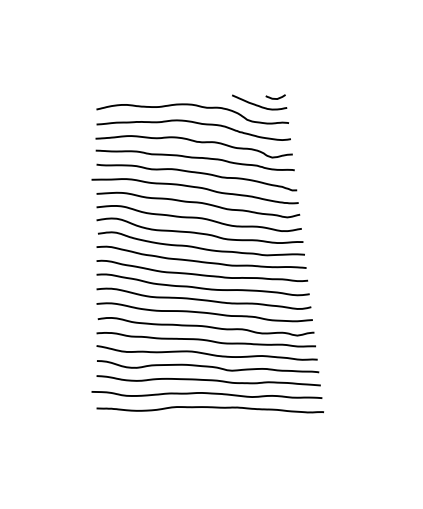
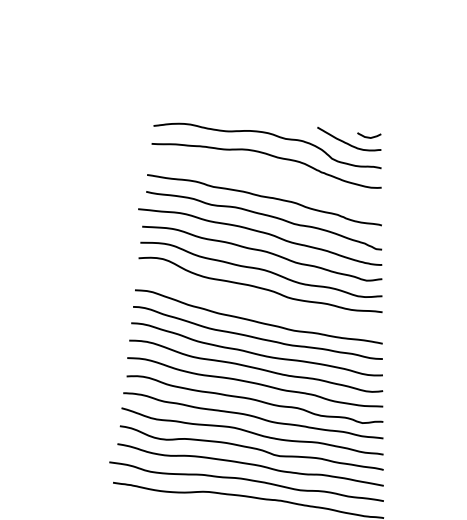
curve: (194, 142) -> (266, 178), removed
curve: (201, 247) -> (260, 304), removed

